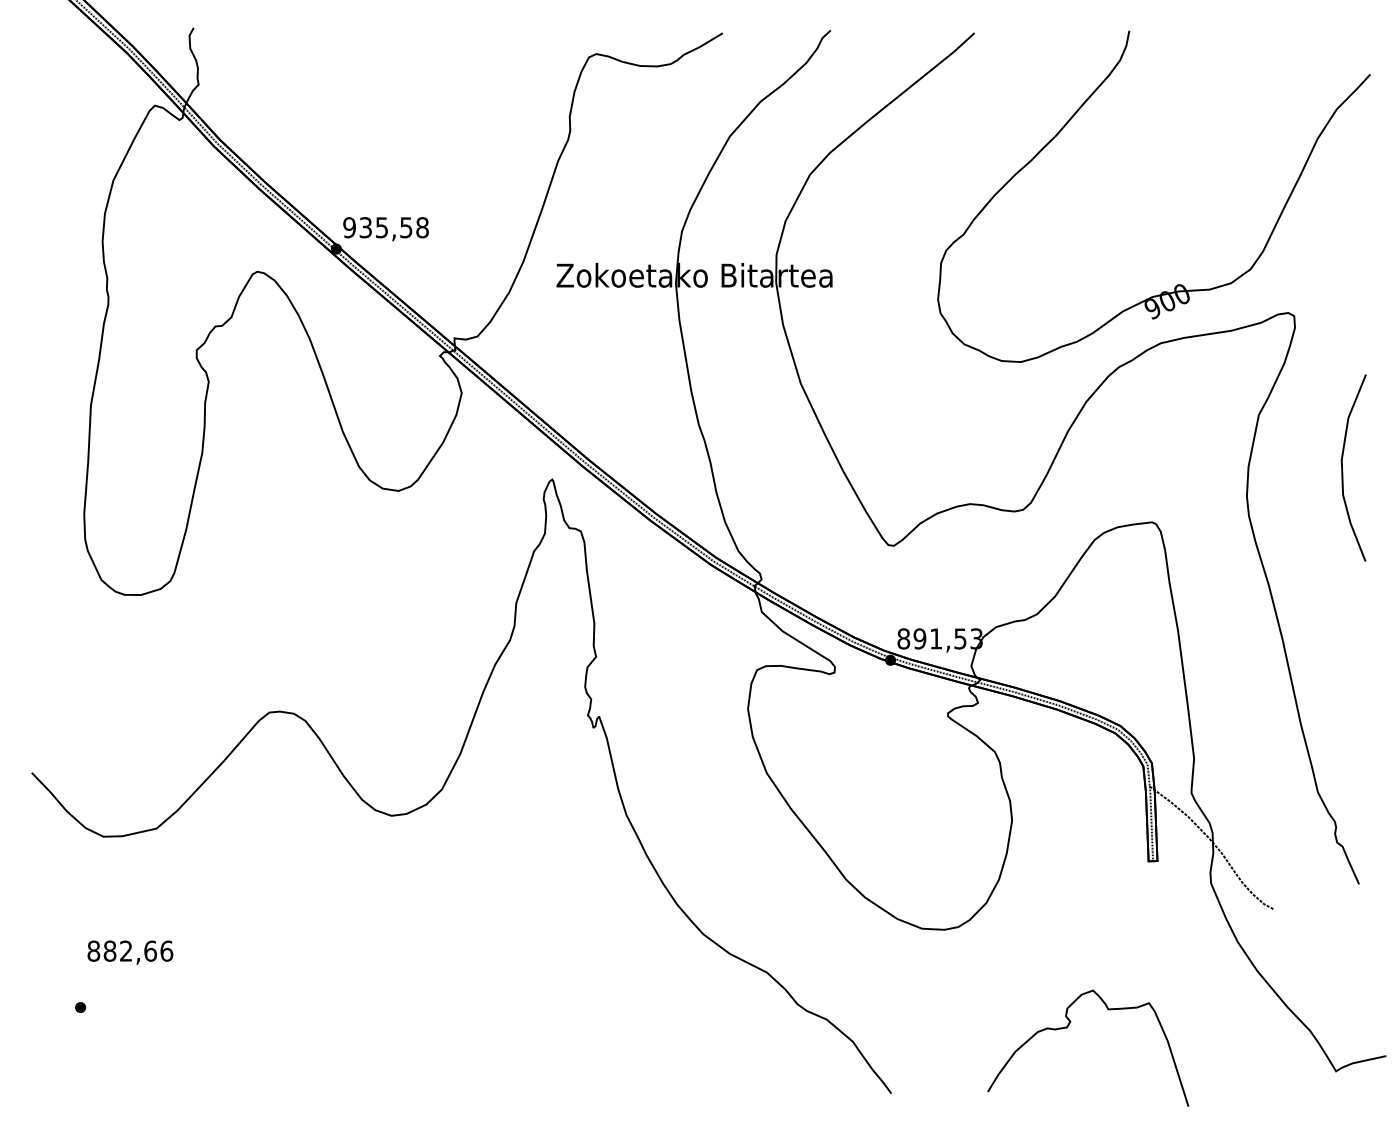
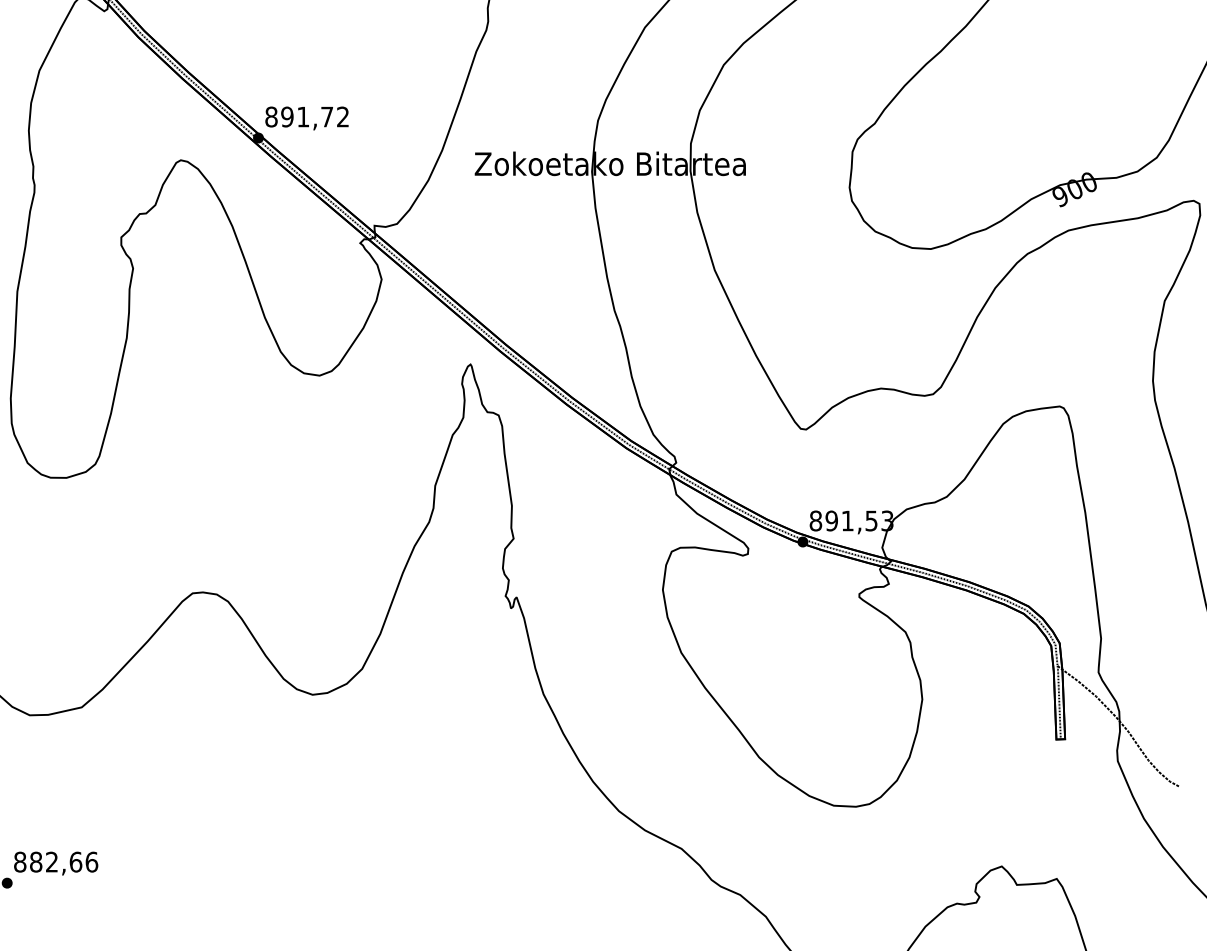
text: (385, 227) -> (306, 116), 935,58 -> 891,72
text: (130, 952) -> (56, 863), moved

